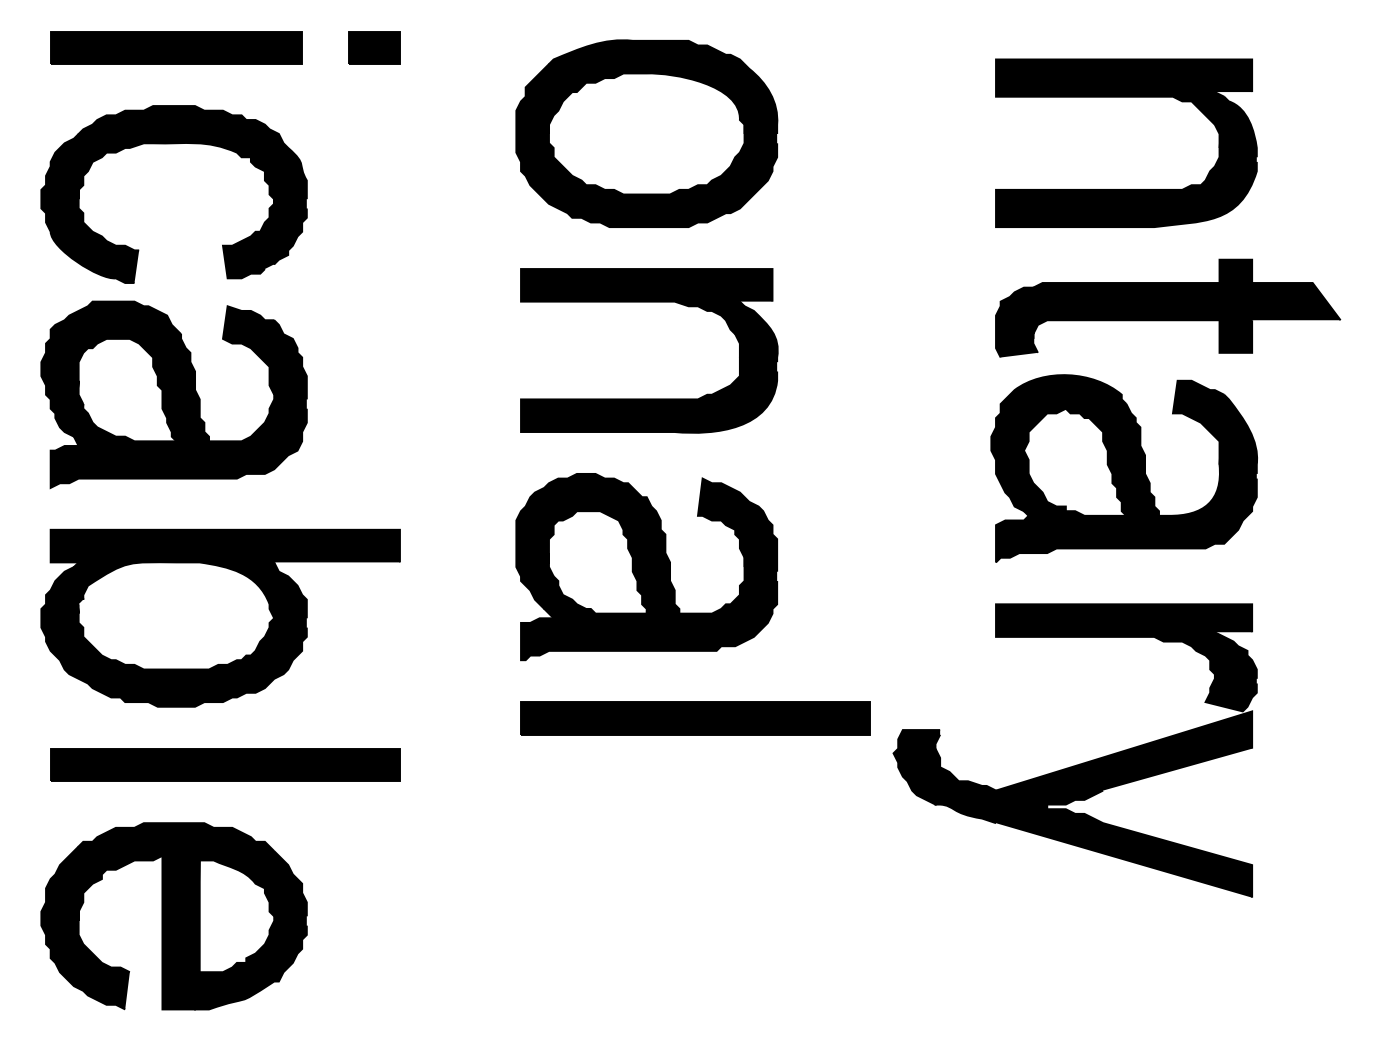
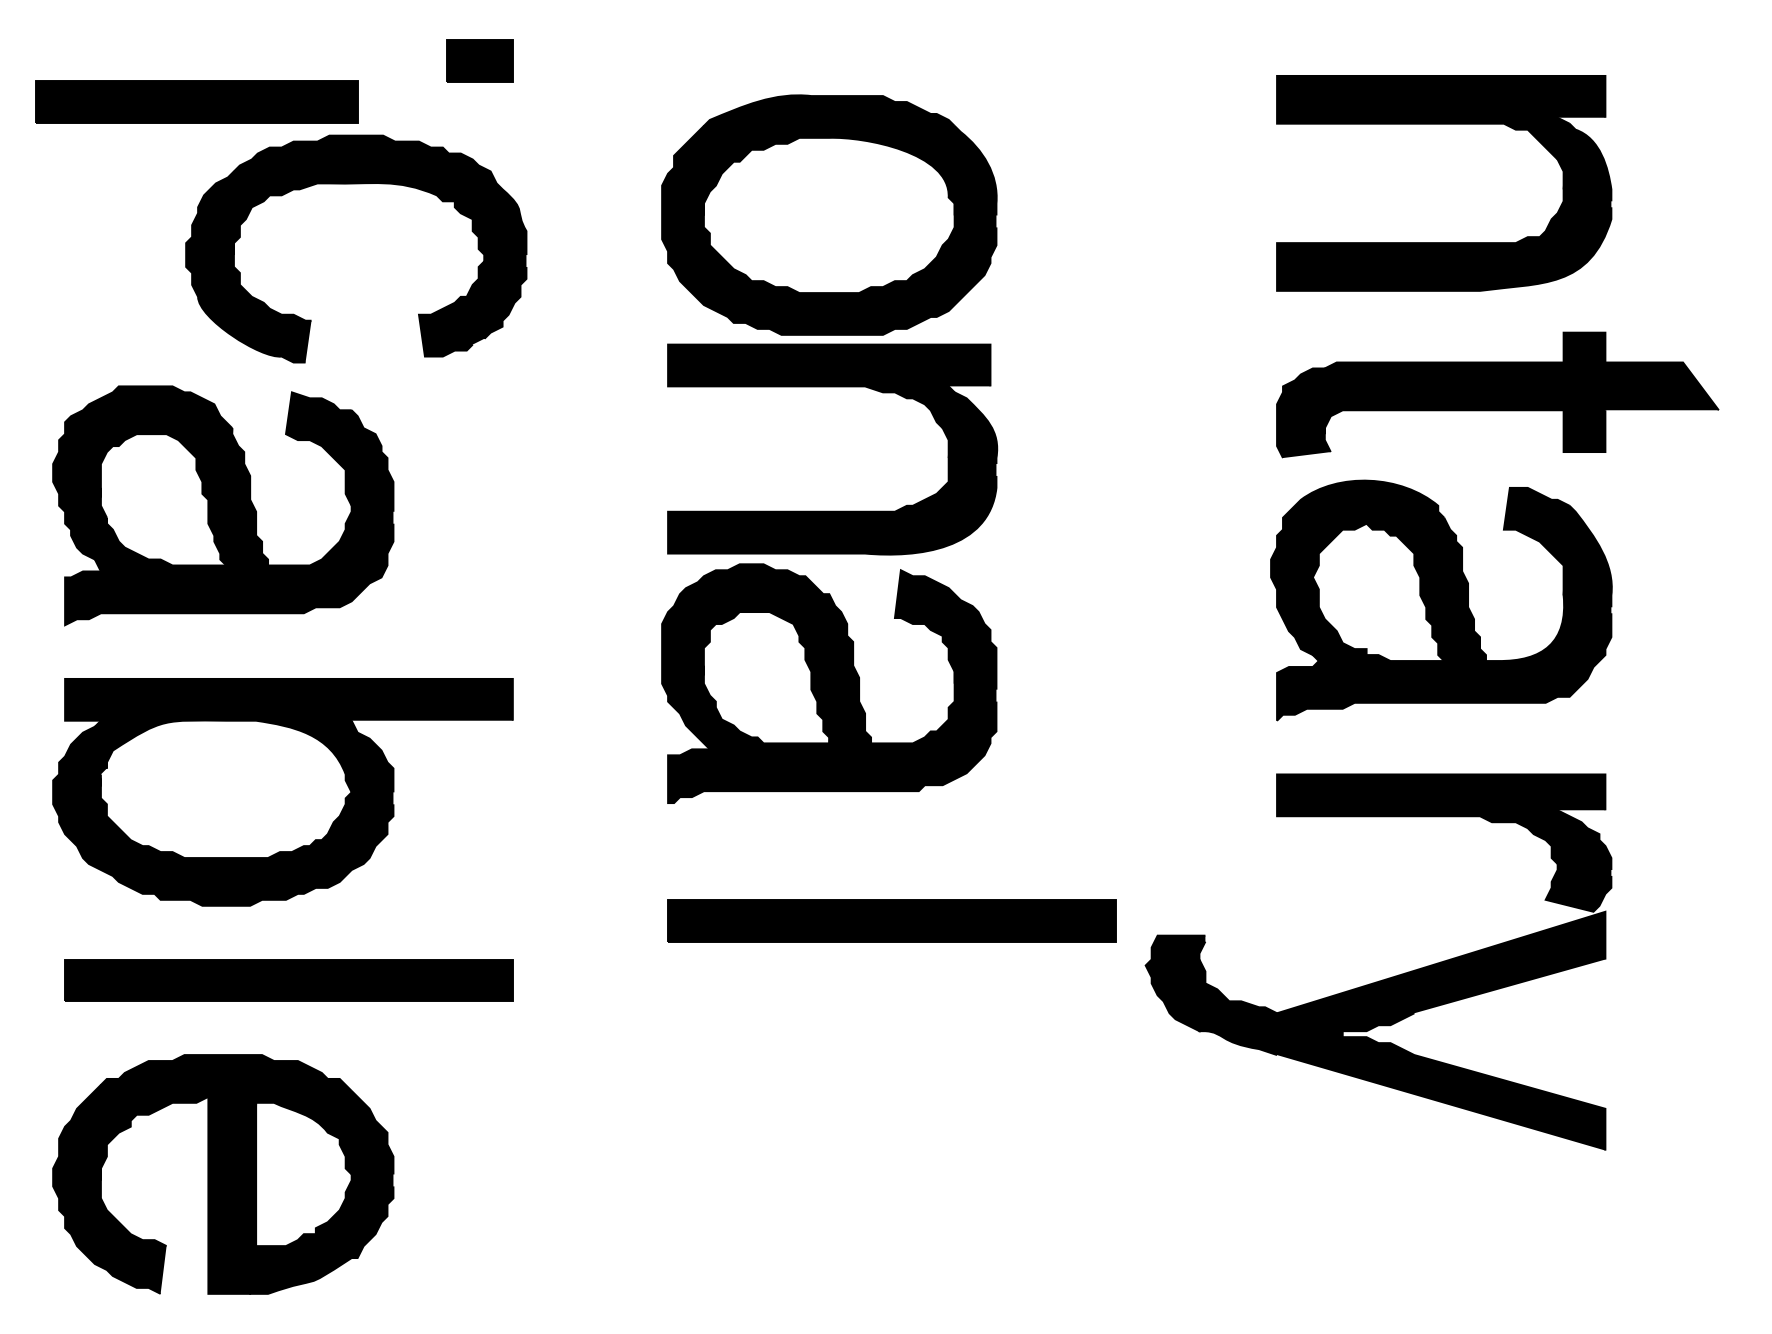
part: (175, 47) -> (196, 101), moved
part: (646, 133) -> (829, 214), moved
part: (174, 144) -> (356, 184), moved
part: (646, 566) -> (829, 683), moved

